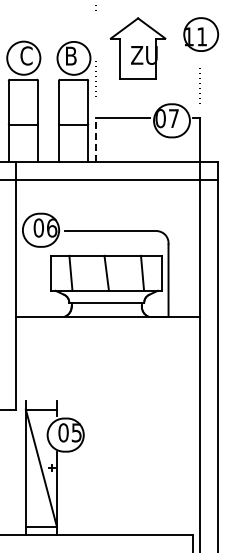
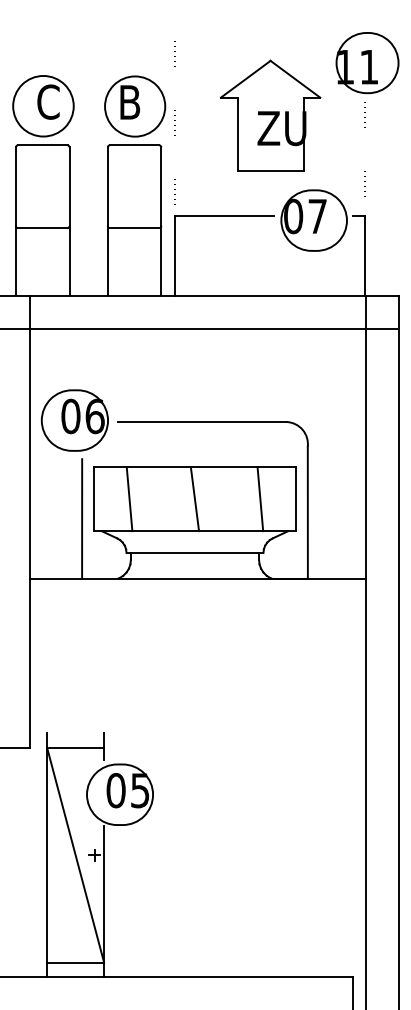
part: (137, 48) -> (269, 115), moved
line: (95, 140) -> (174, 256), dashed -> solid
line: (44, 283) -> (81, 517), added

